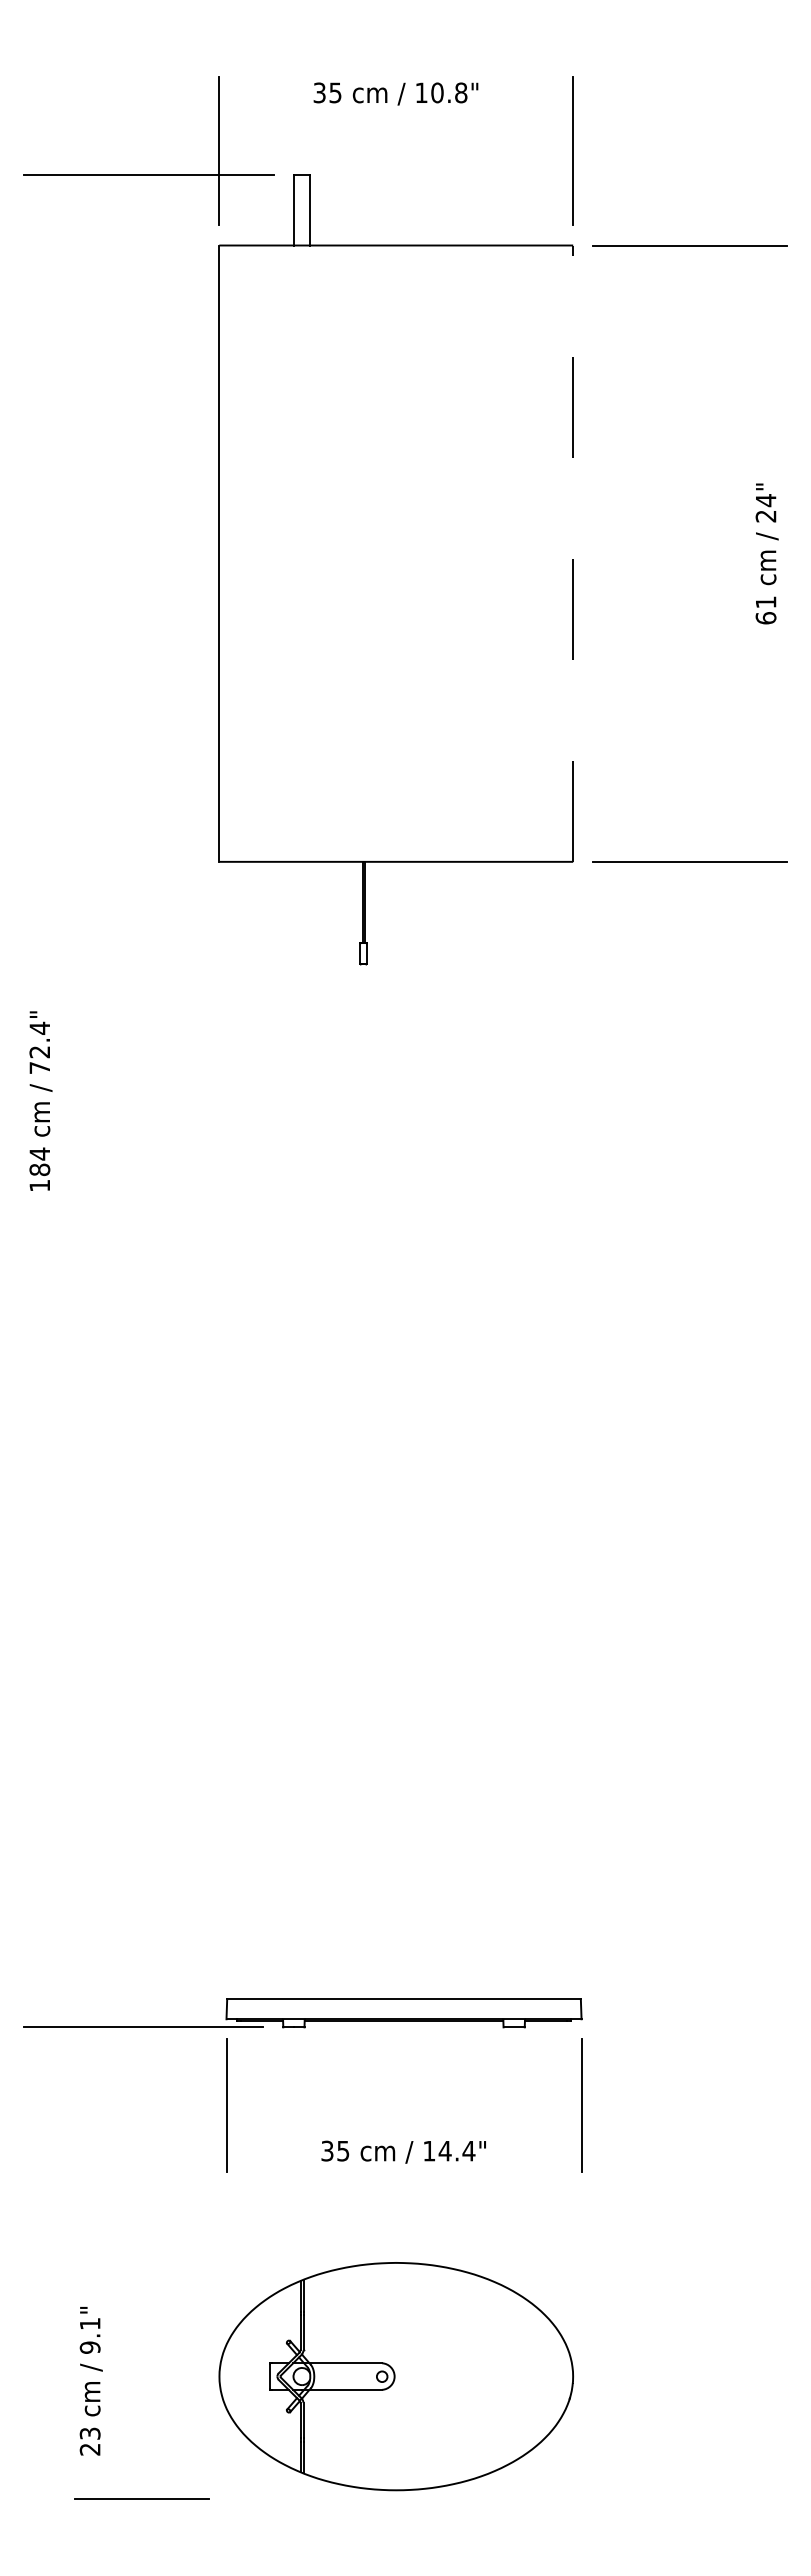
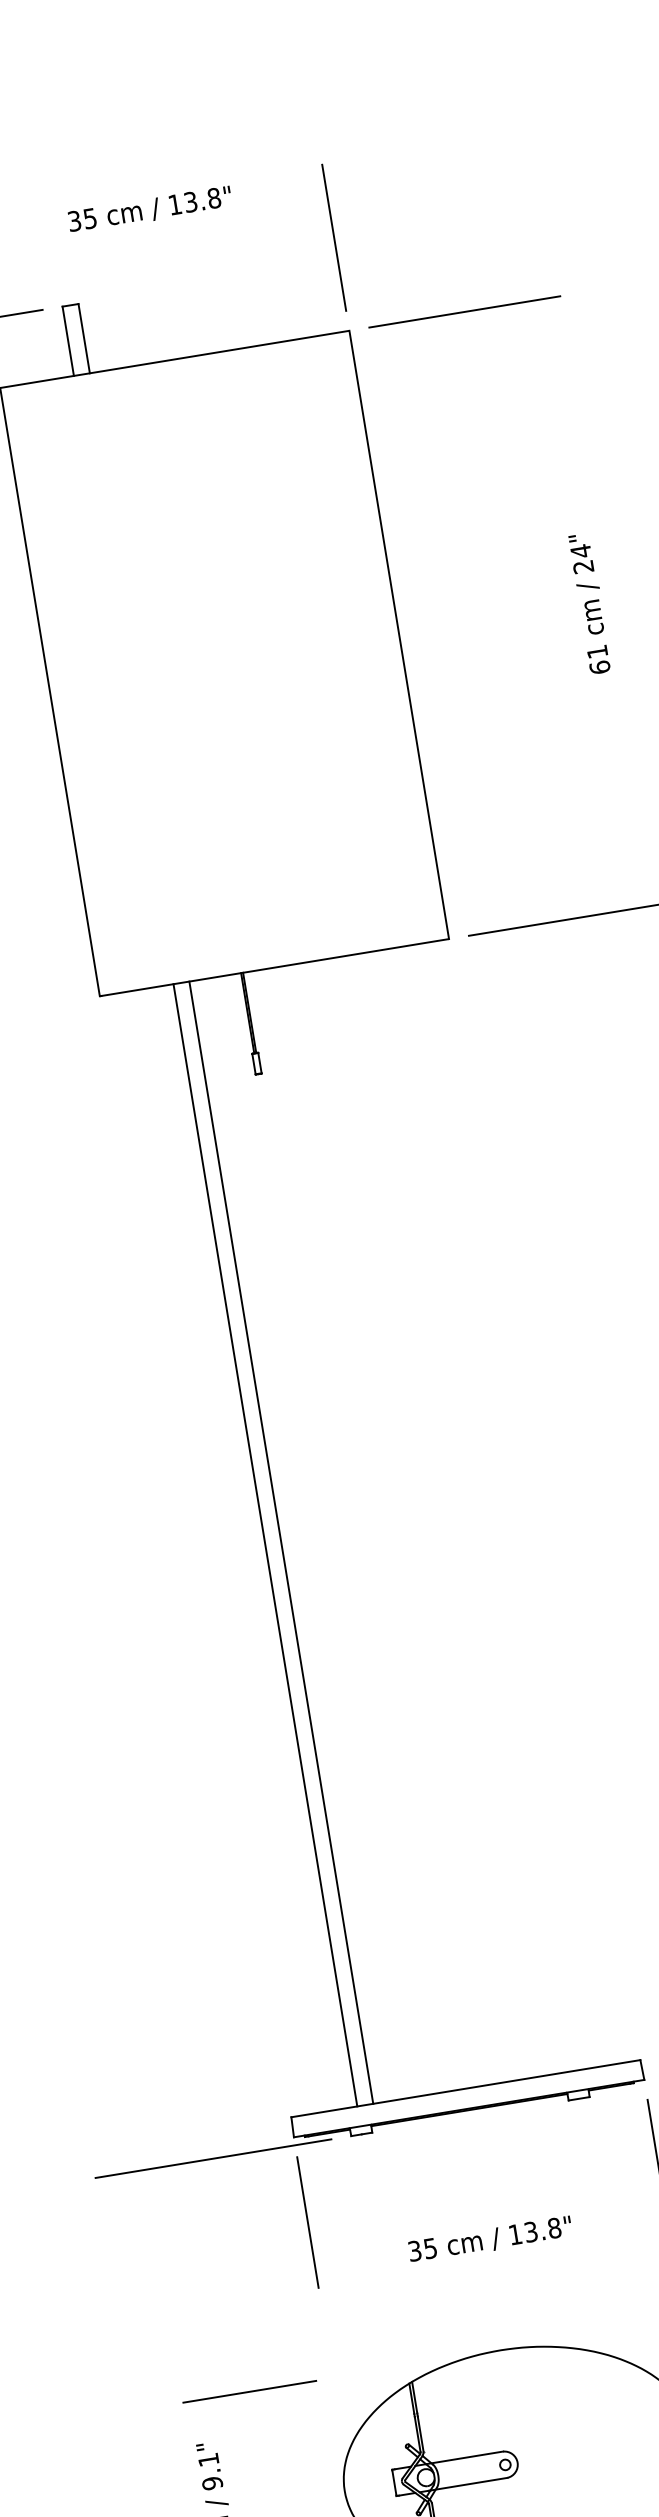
text: (437, 92) -> (190, 201), 10.8" -> 13.8"
line: (573, 553) -> (399, 634), dashed -> solid
line: (294, 1430) -> (265, 1545), added
line: (310, 1430) -> (281, 1542), added
text: (456, 2150) -> (542, 2229), 14.4" -> 13.8"
line: (141, 2263) -> (249, 2392), added

